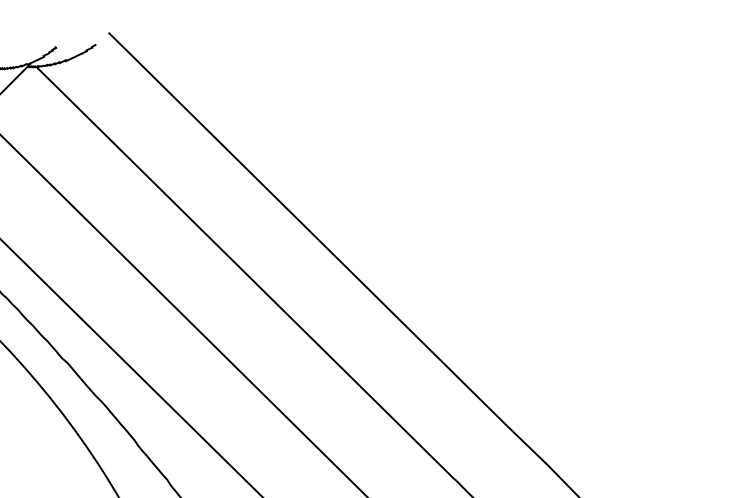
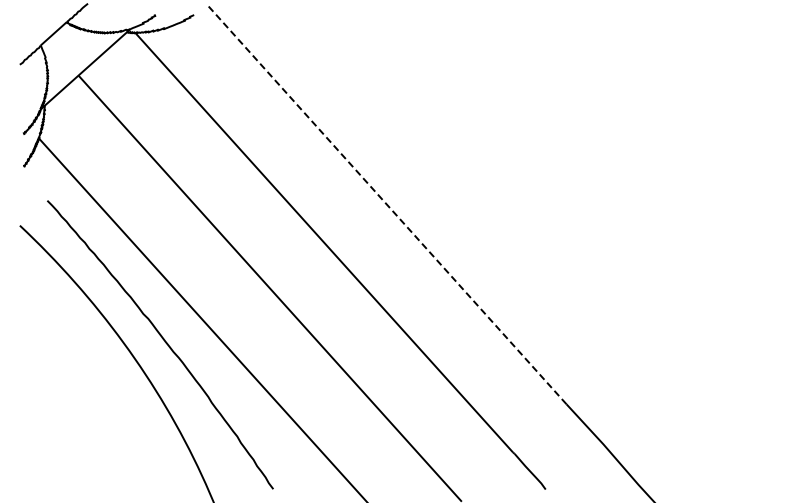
line: (307, 228) -> (386, 203), solid -> dashed

